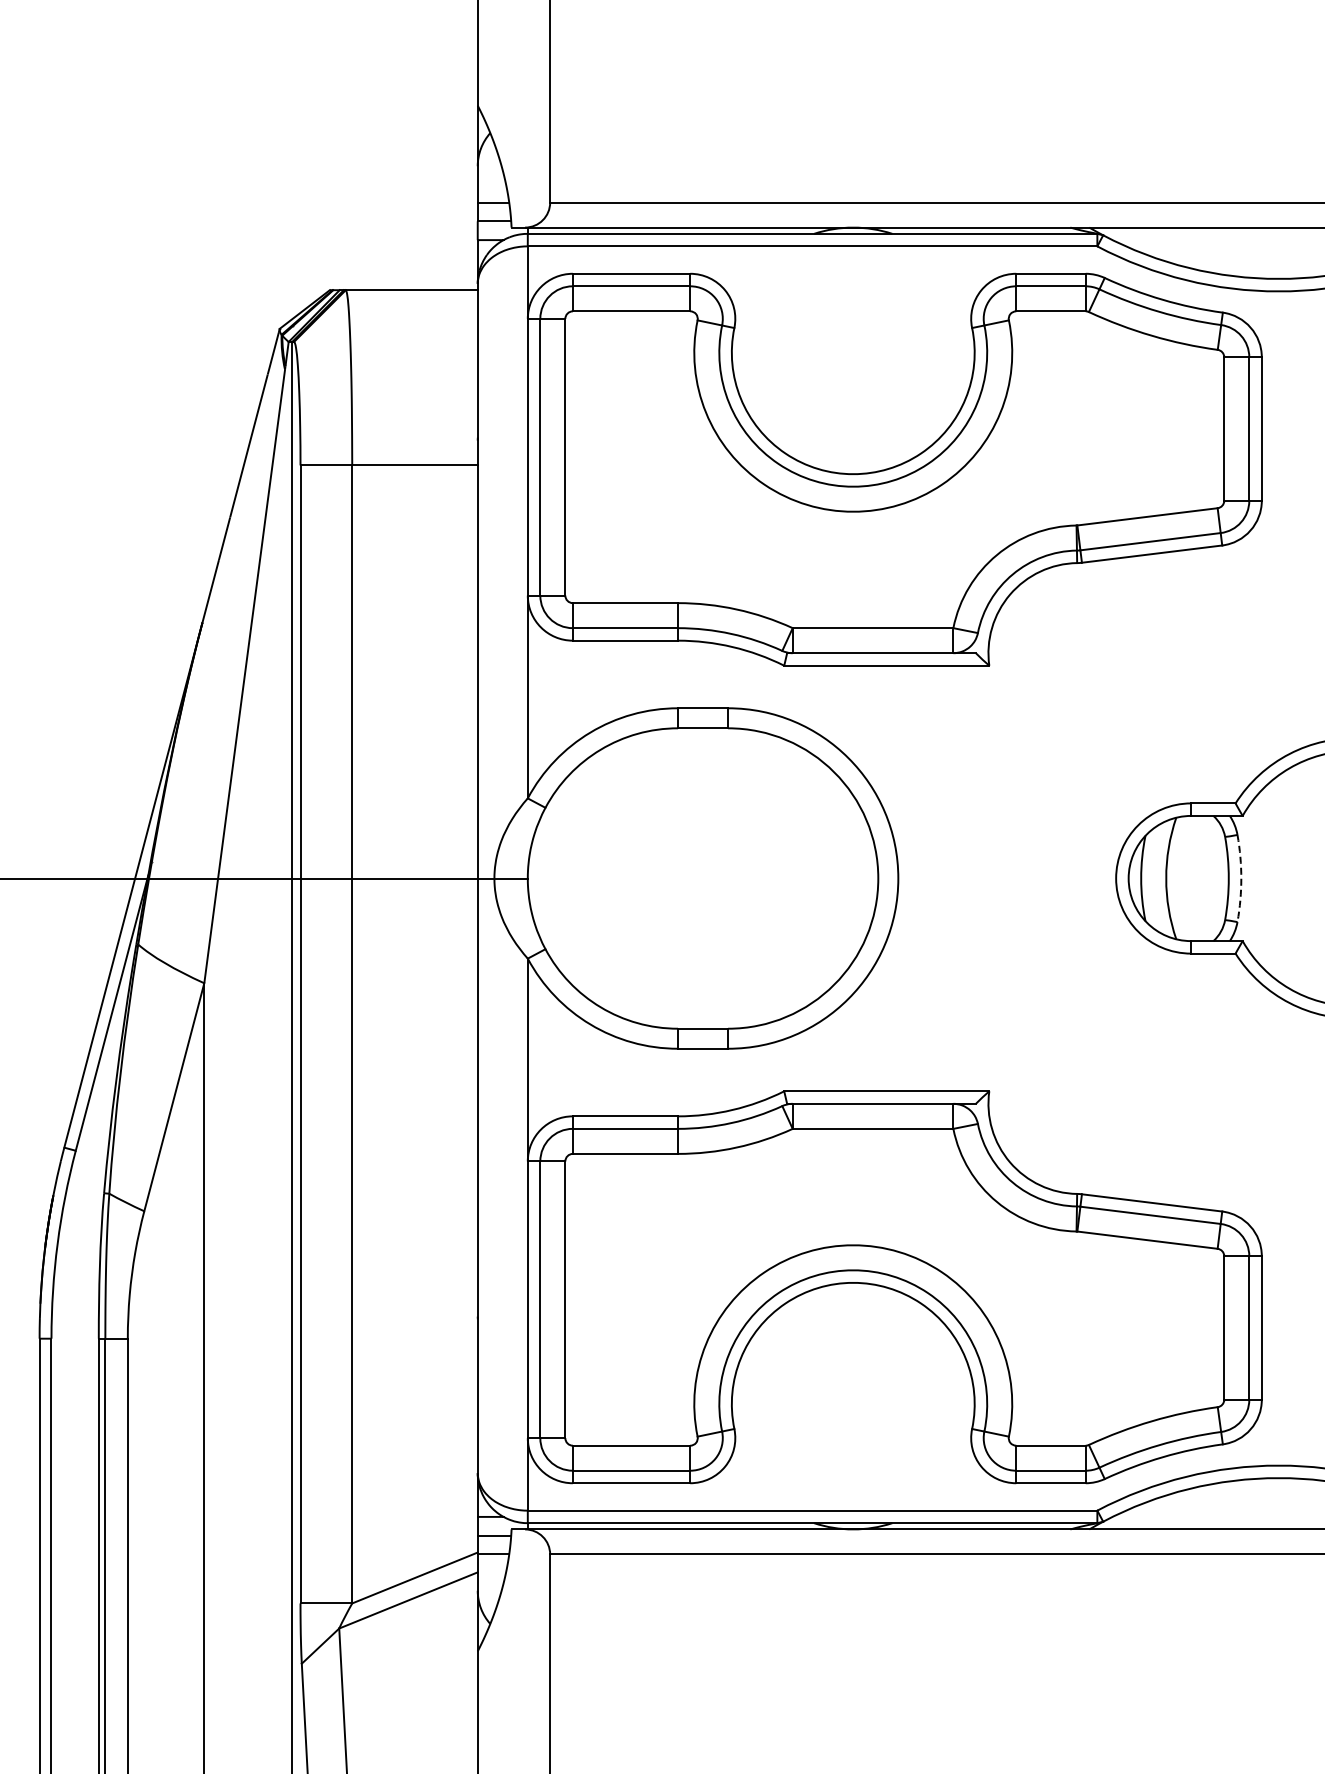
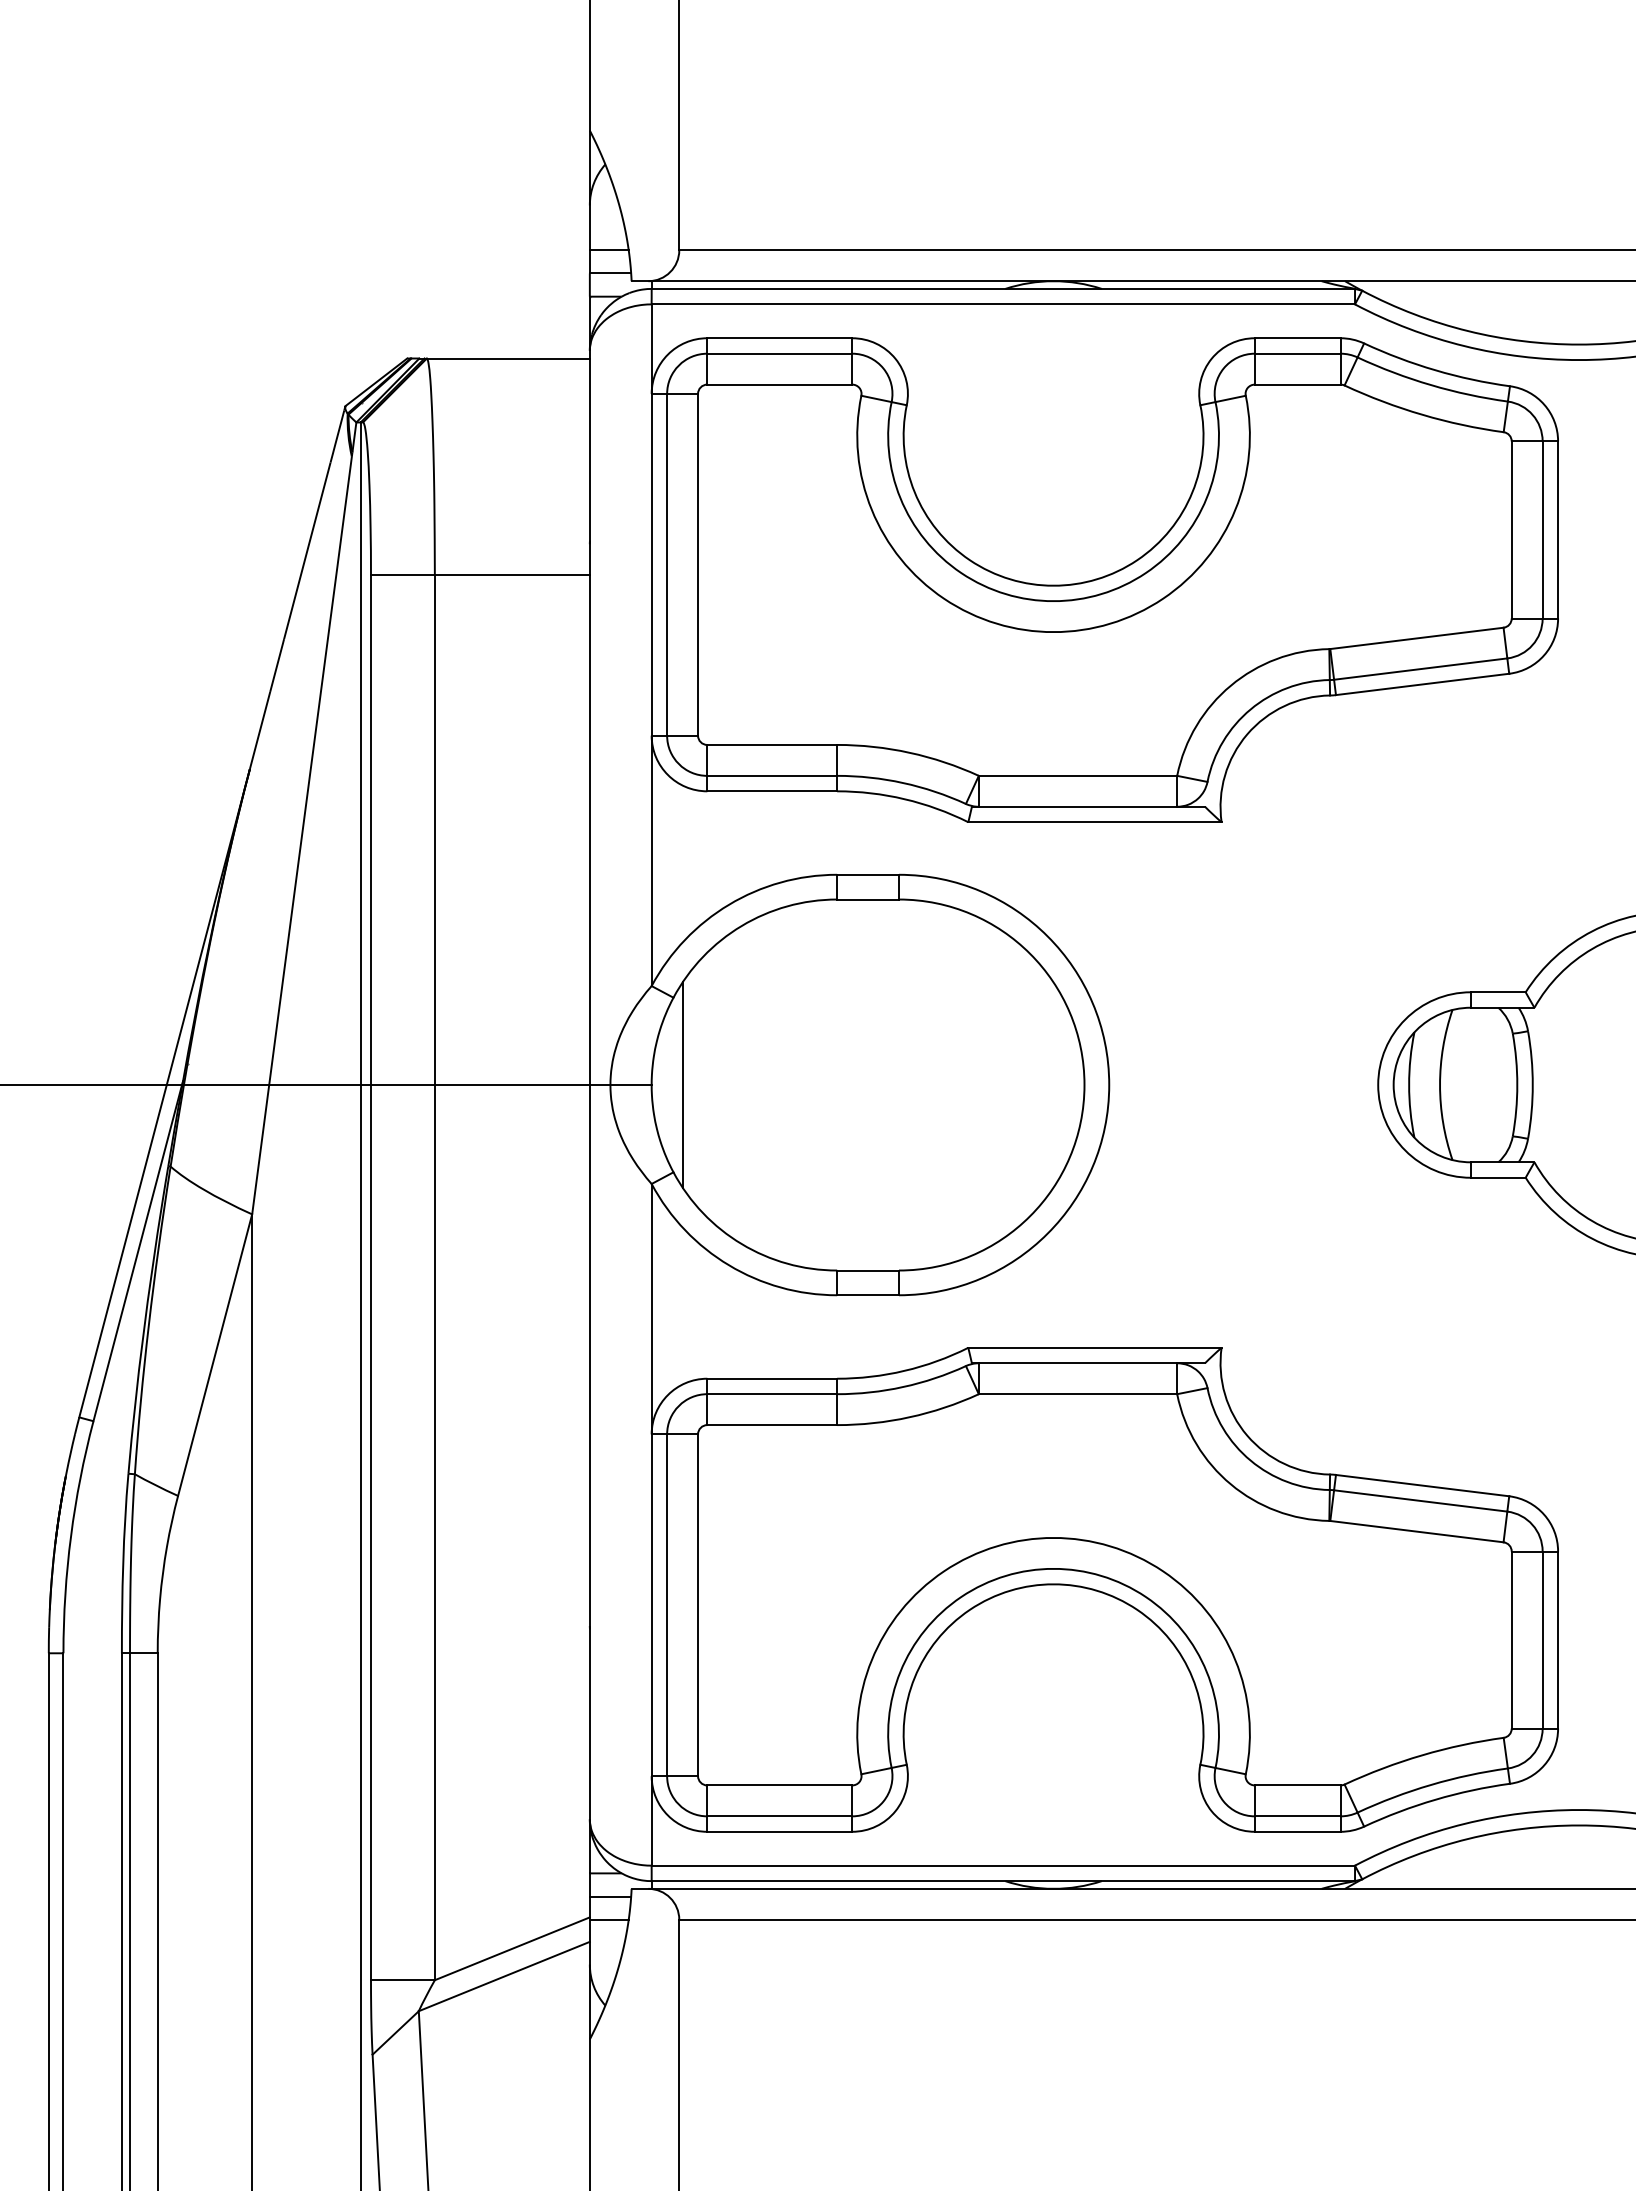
line: (552, 878) -> (682, 1085), added
arc: (1241, 878) -> (1533, 1085), dashed -> solid

